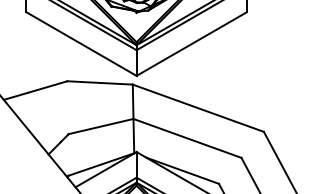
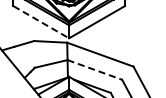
line: (81, 44) -> (41, 22), solid -> dashed
line: (188, 139) -> (95, 70), solid -> dashed

